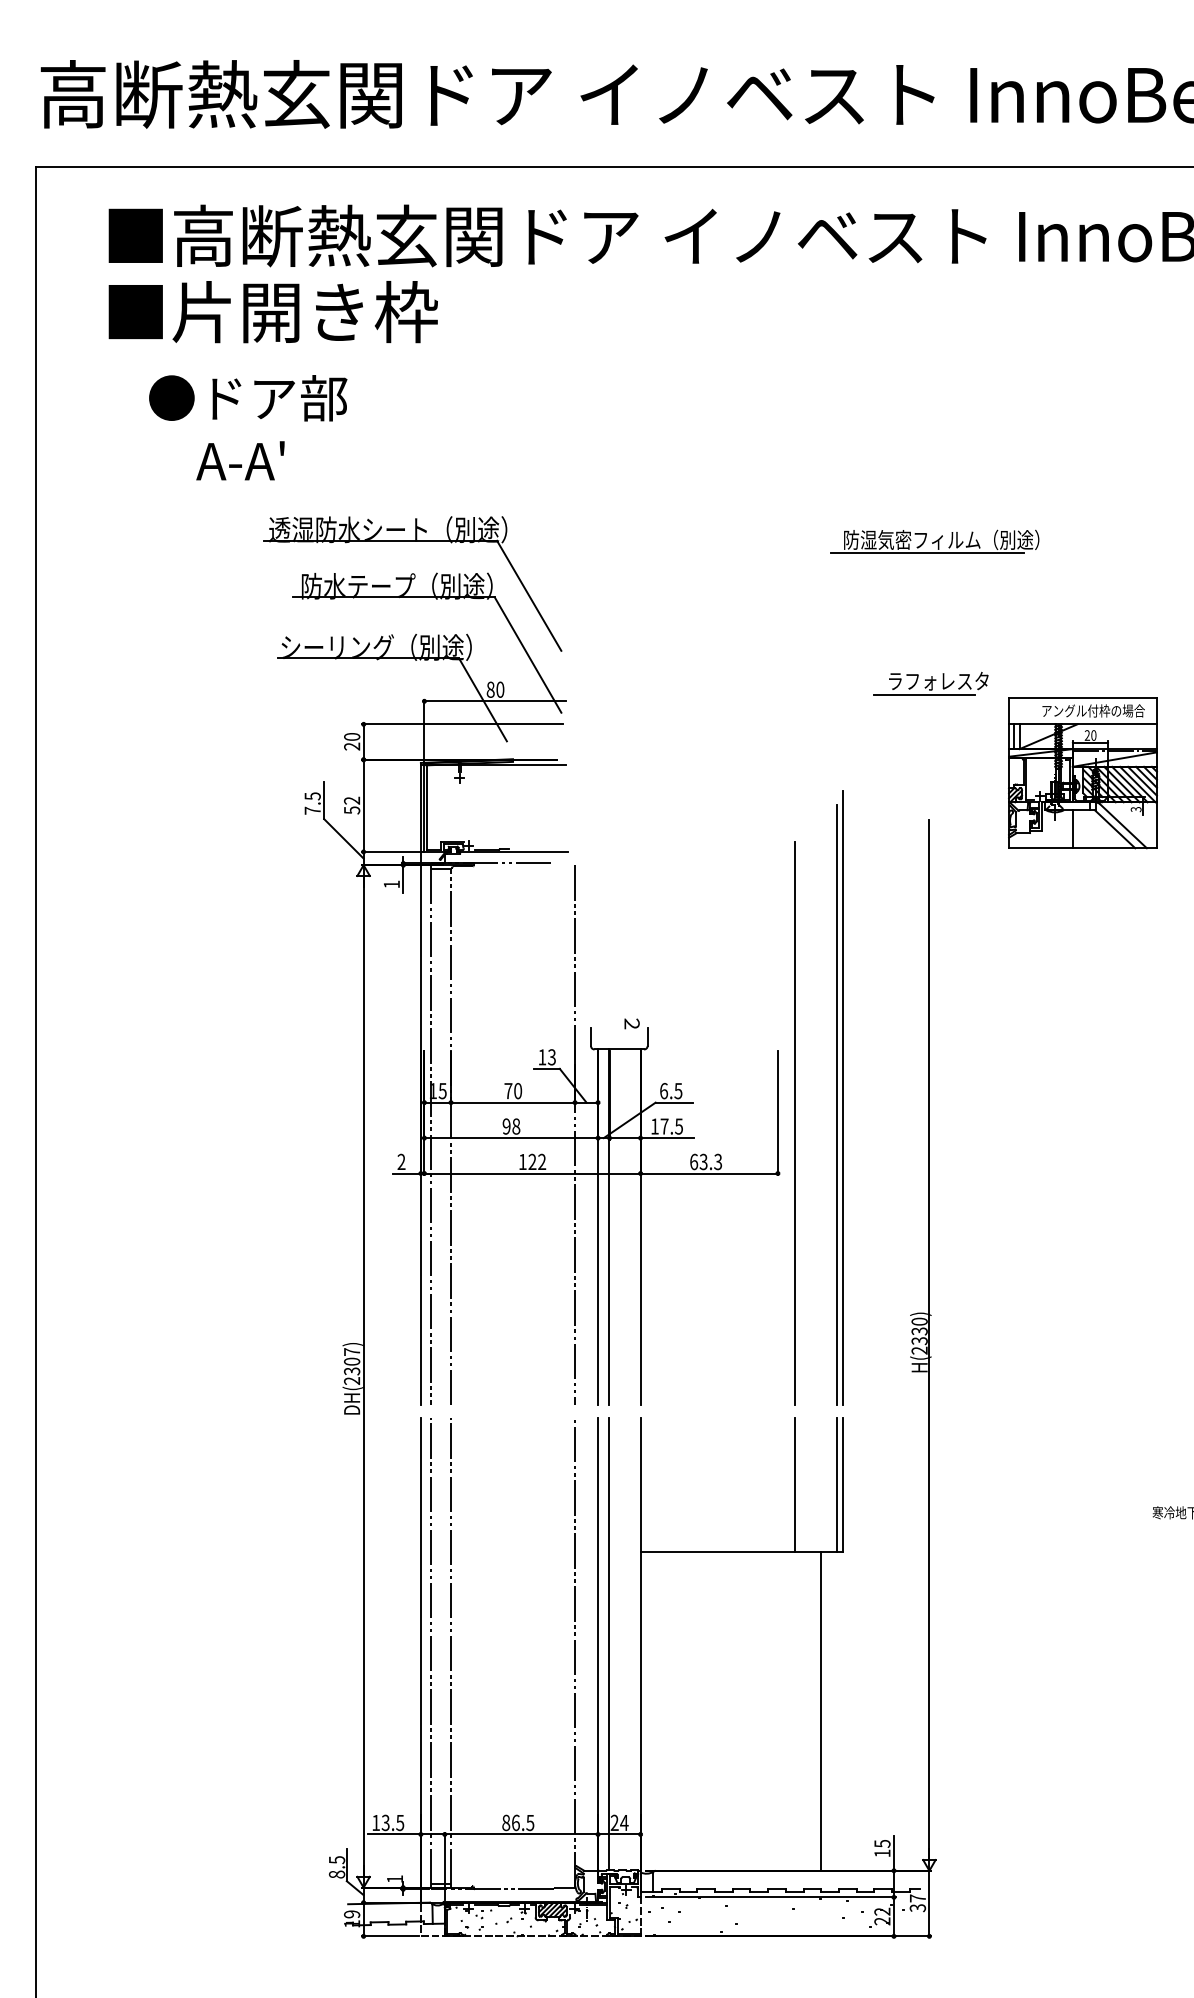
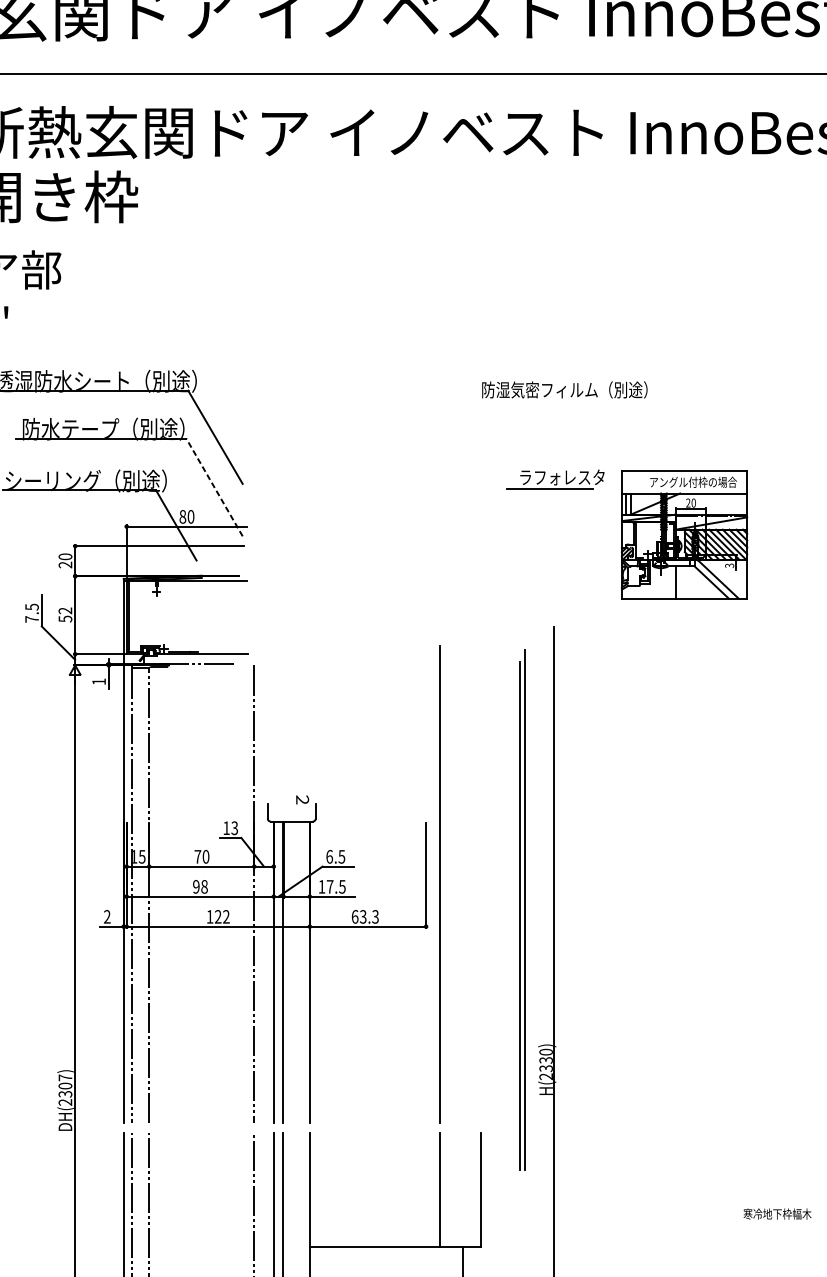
line: (926, 552) -> (552, 400), removed
line: (528, 655) -> (214, 487), solid -> dashed
part: (930, 683) -> (555, 479), moved
part: (1082, 773) -> (684, 535), moved
part: (839, 1097) -> (522, 909), moved
line: (837, 1484) -> (476, 1190), removed

